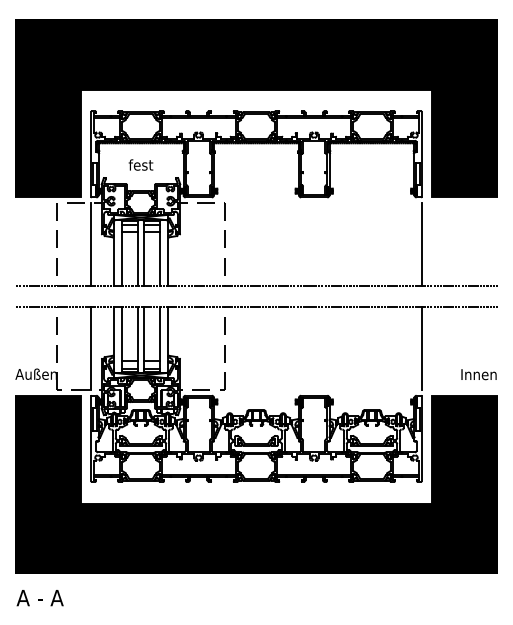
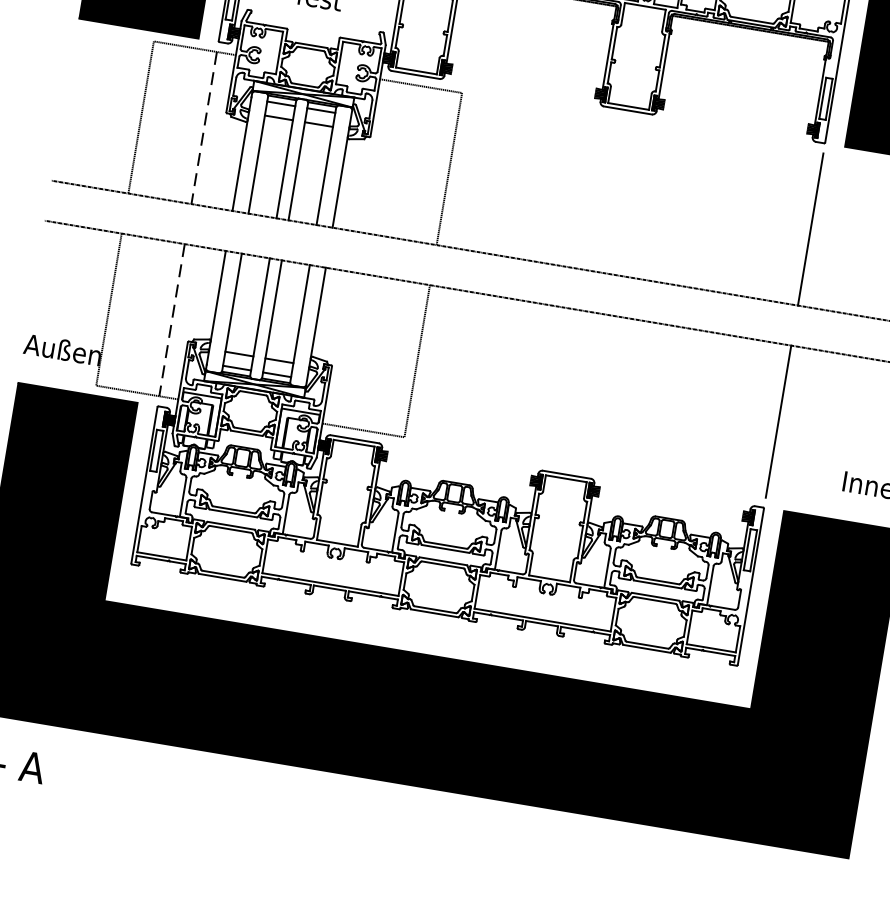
line: (91, 244) -> (204, 128), solid -> dashed
line: (91, 349) -> (171, 321), solid -> dashed

